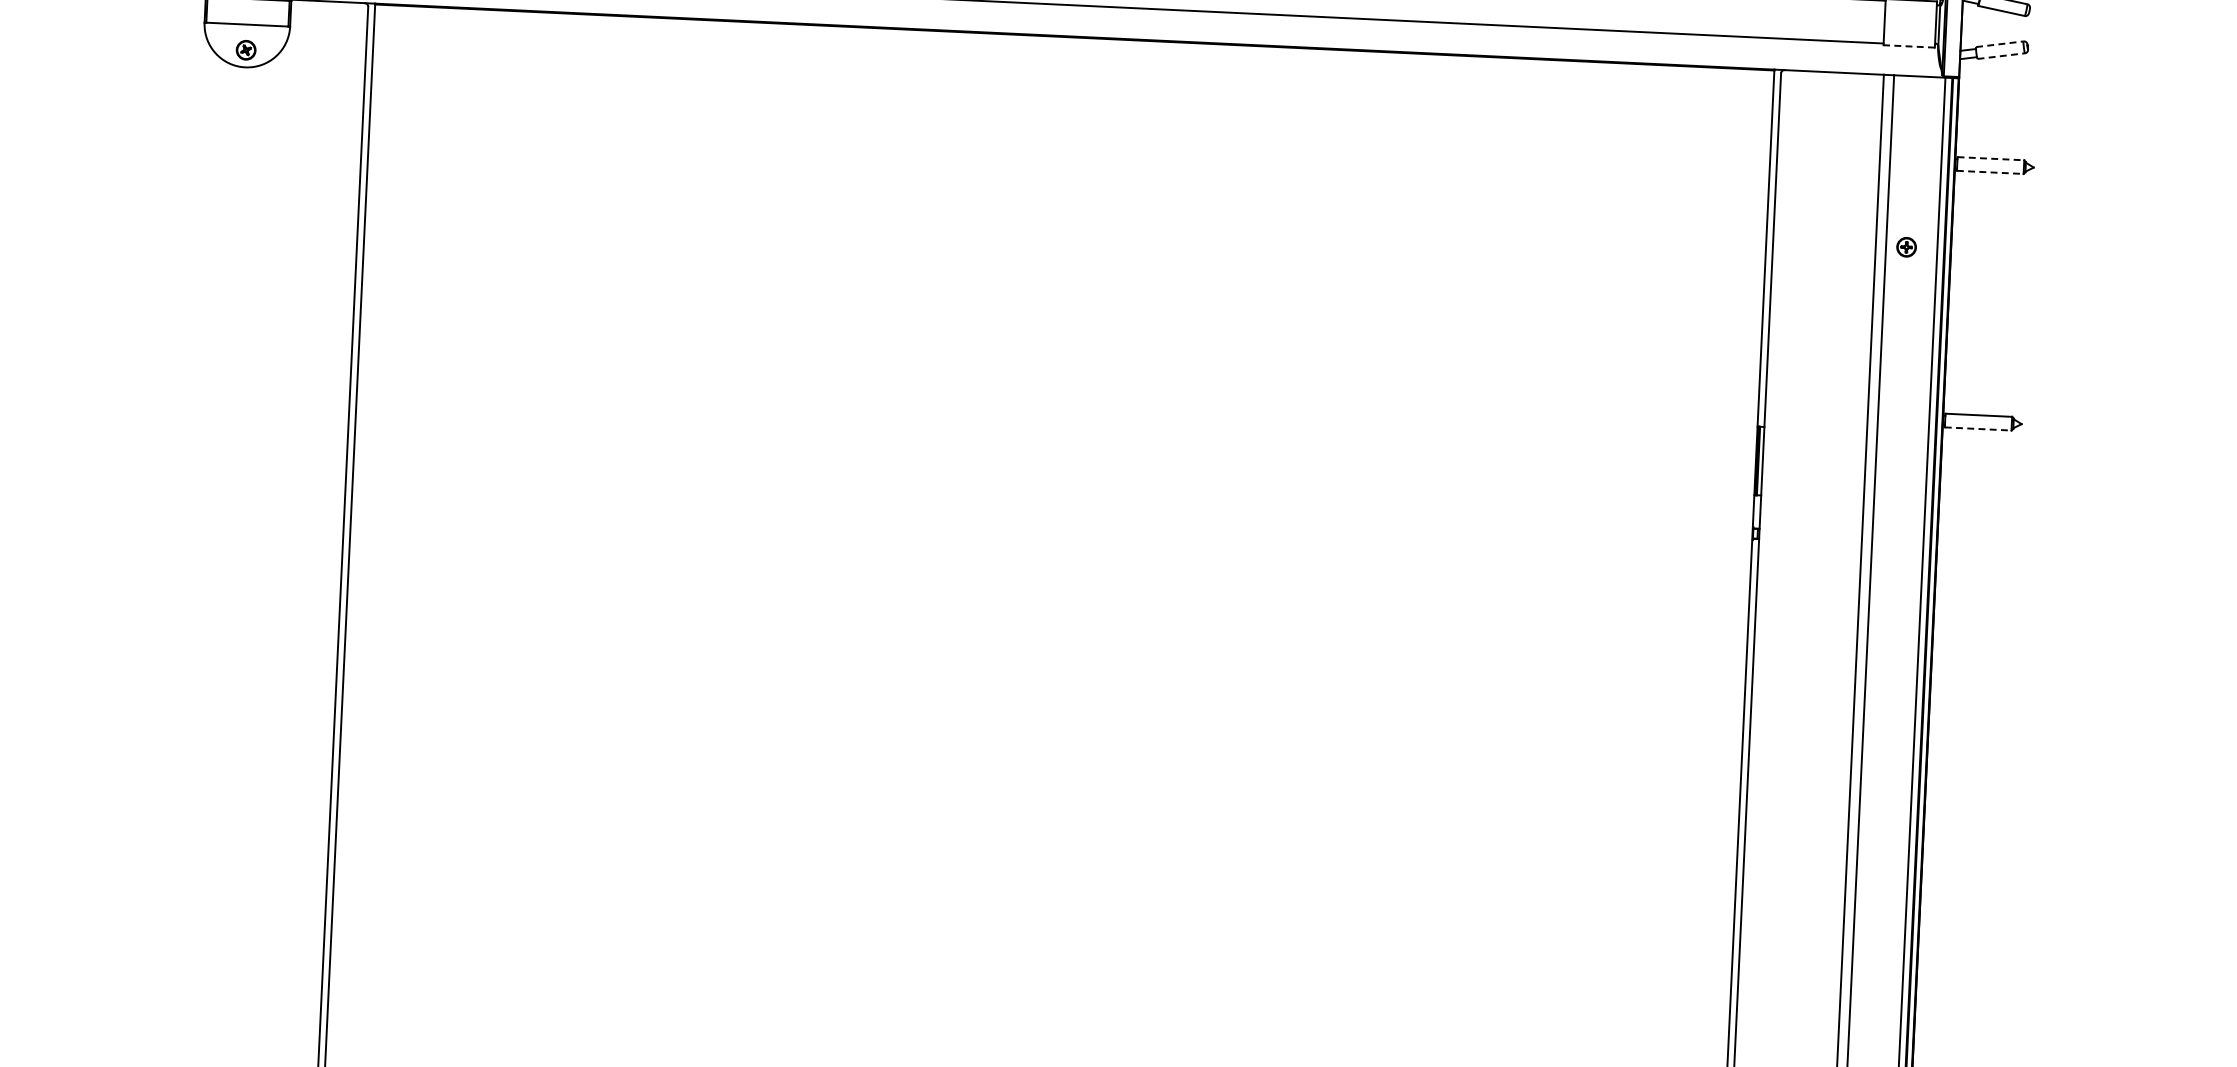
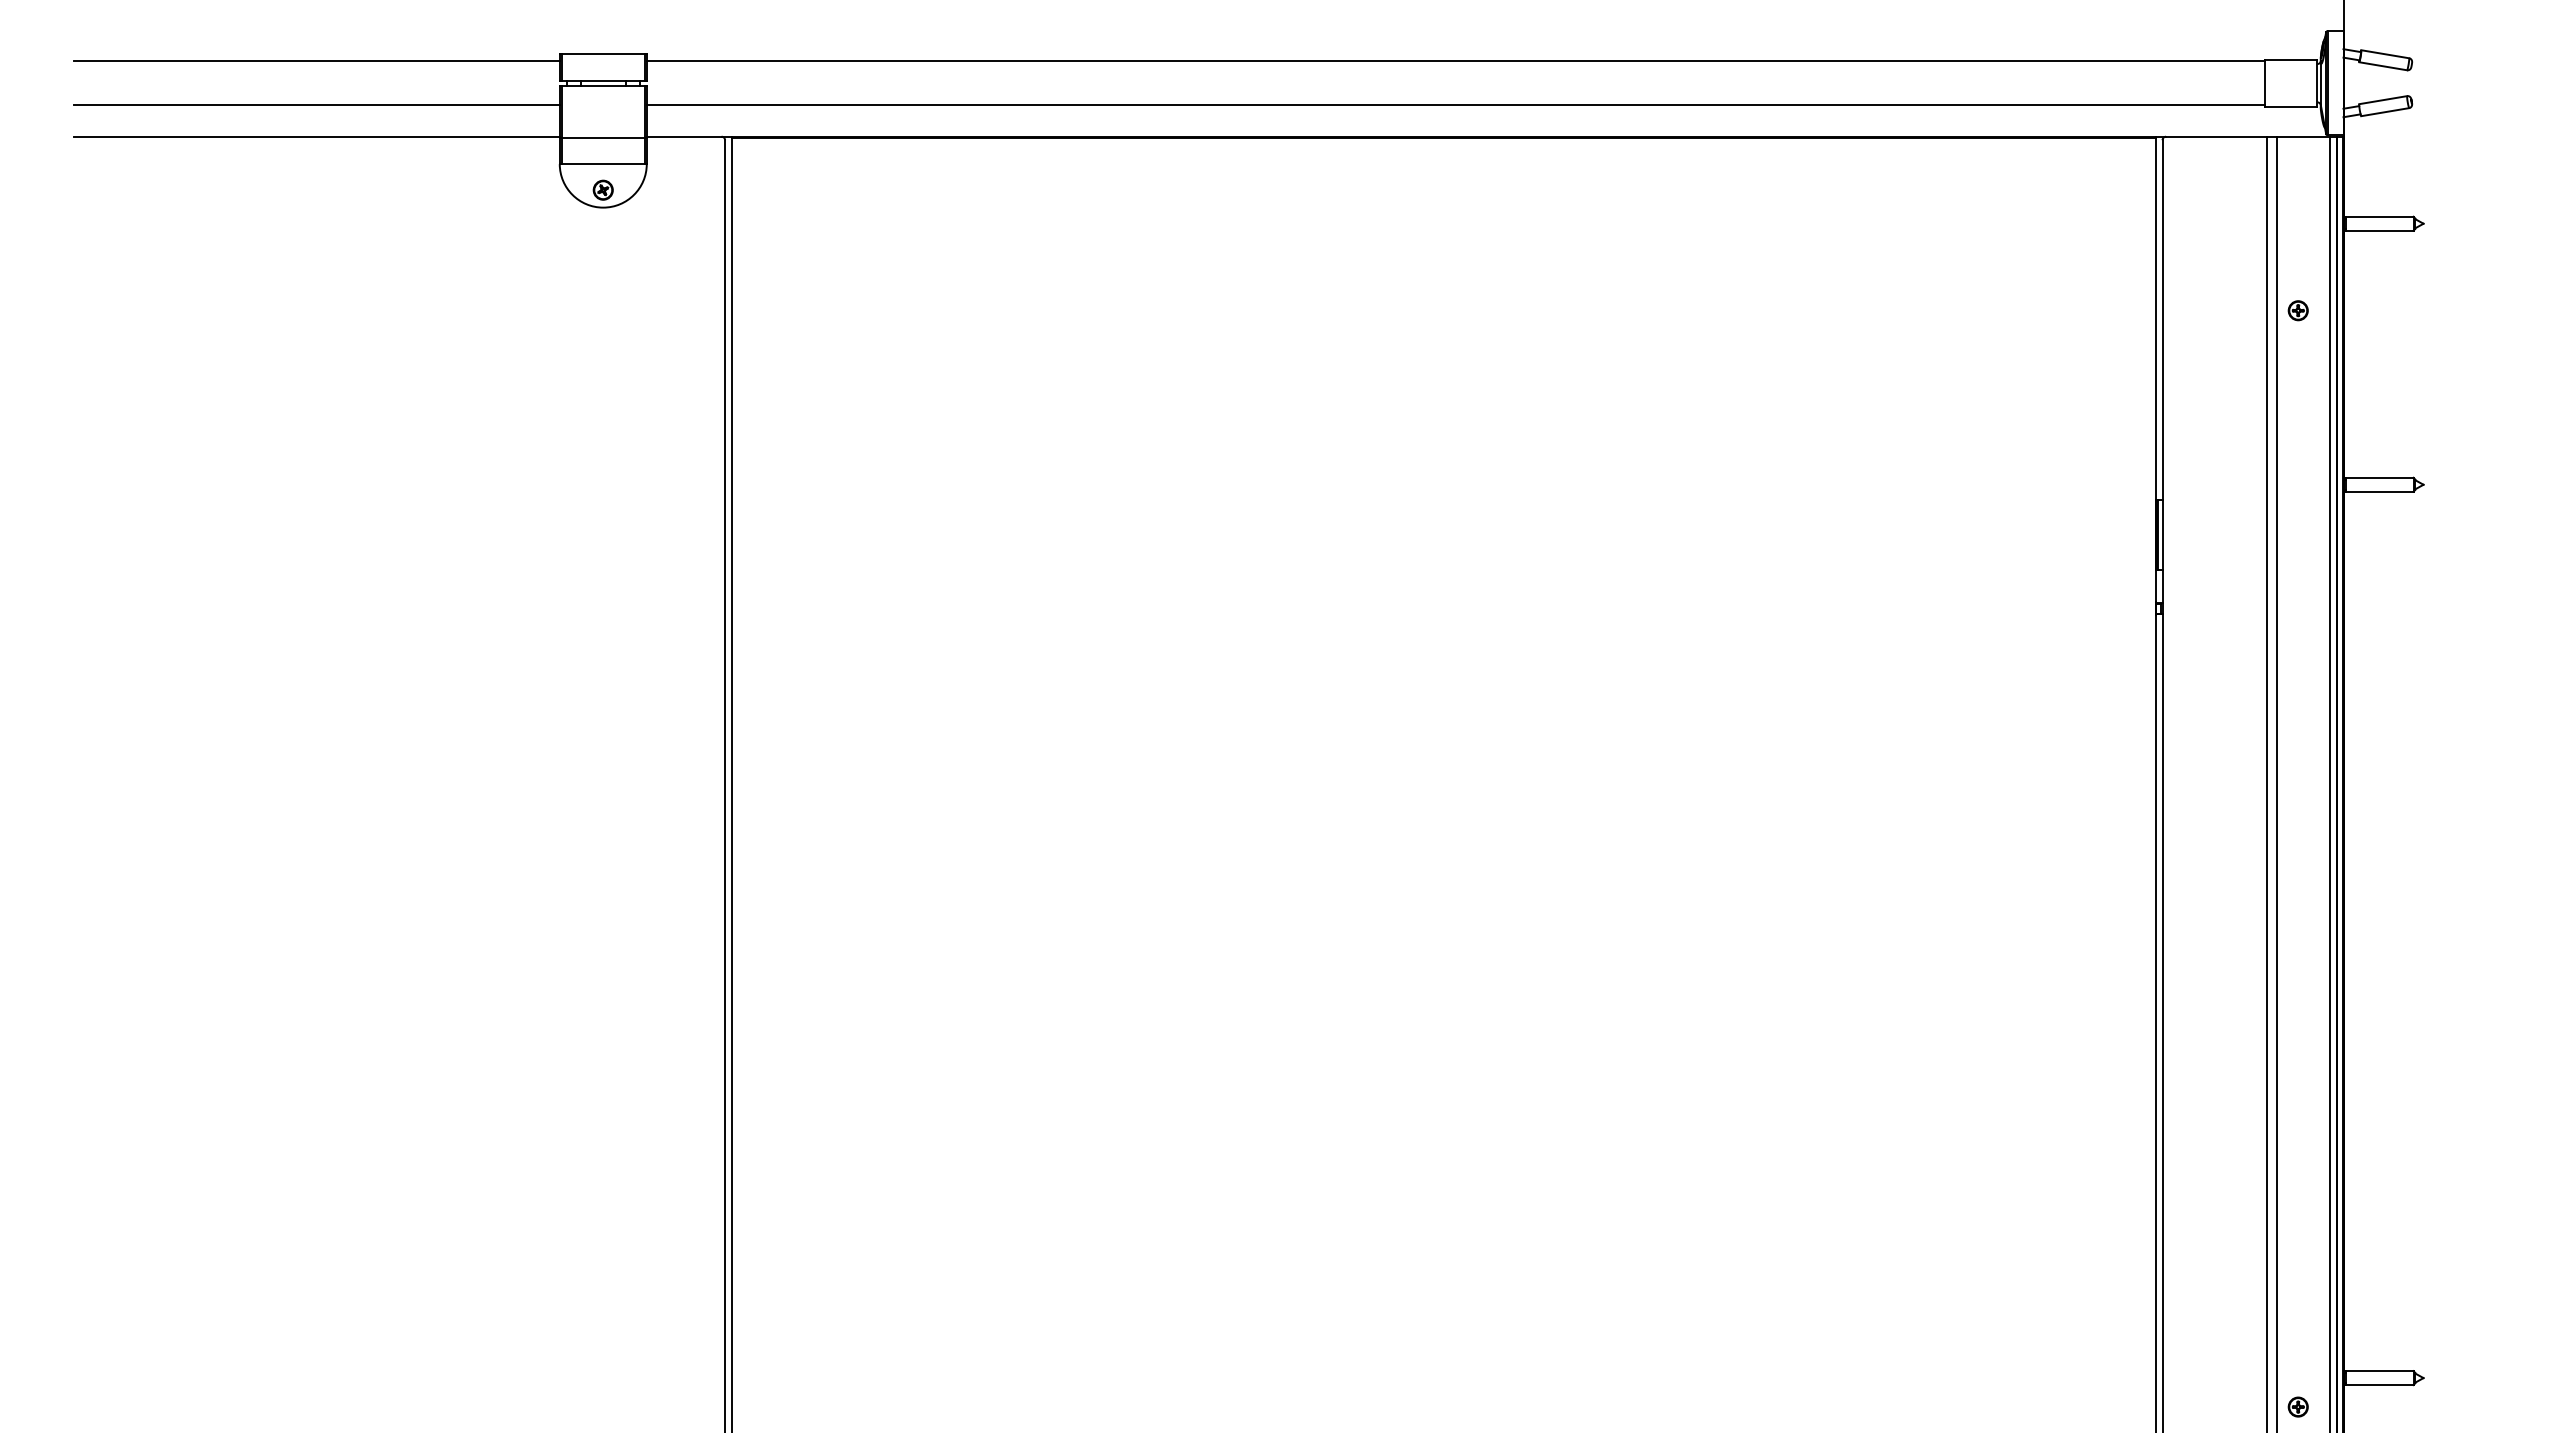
line: (2000, 44) -> (2383, 100), dashed -> solid
line: (1908, 46) -> (2290, 106), dashed -> solid
line: (2001, 56) -> (2385, 112), dashed -> solid
line: (1990, 158) -> (2379, 216), dashed -> solid
line: (1990, 172) -> (2379, 230), dashed -> solid
line: (1978, 428) -> (2379, 491), dashed -> solid

